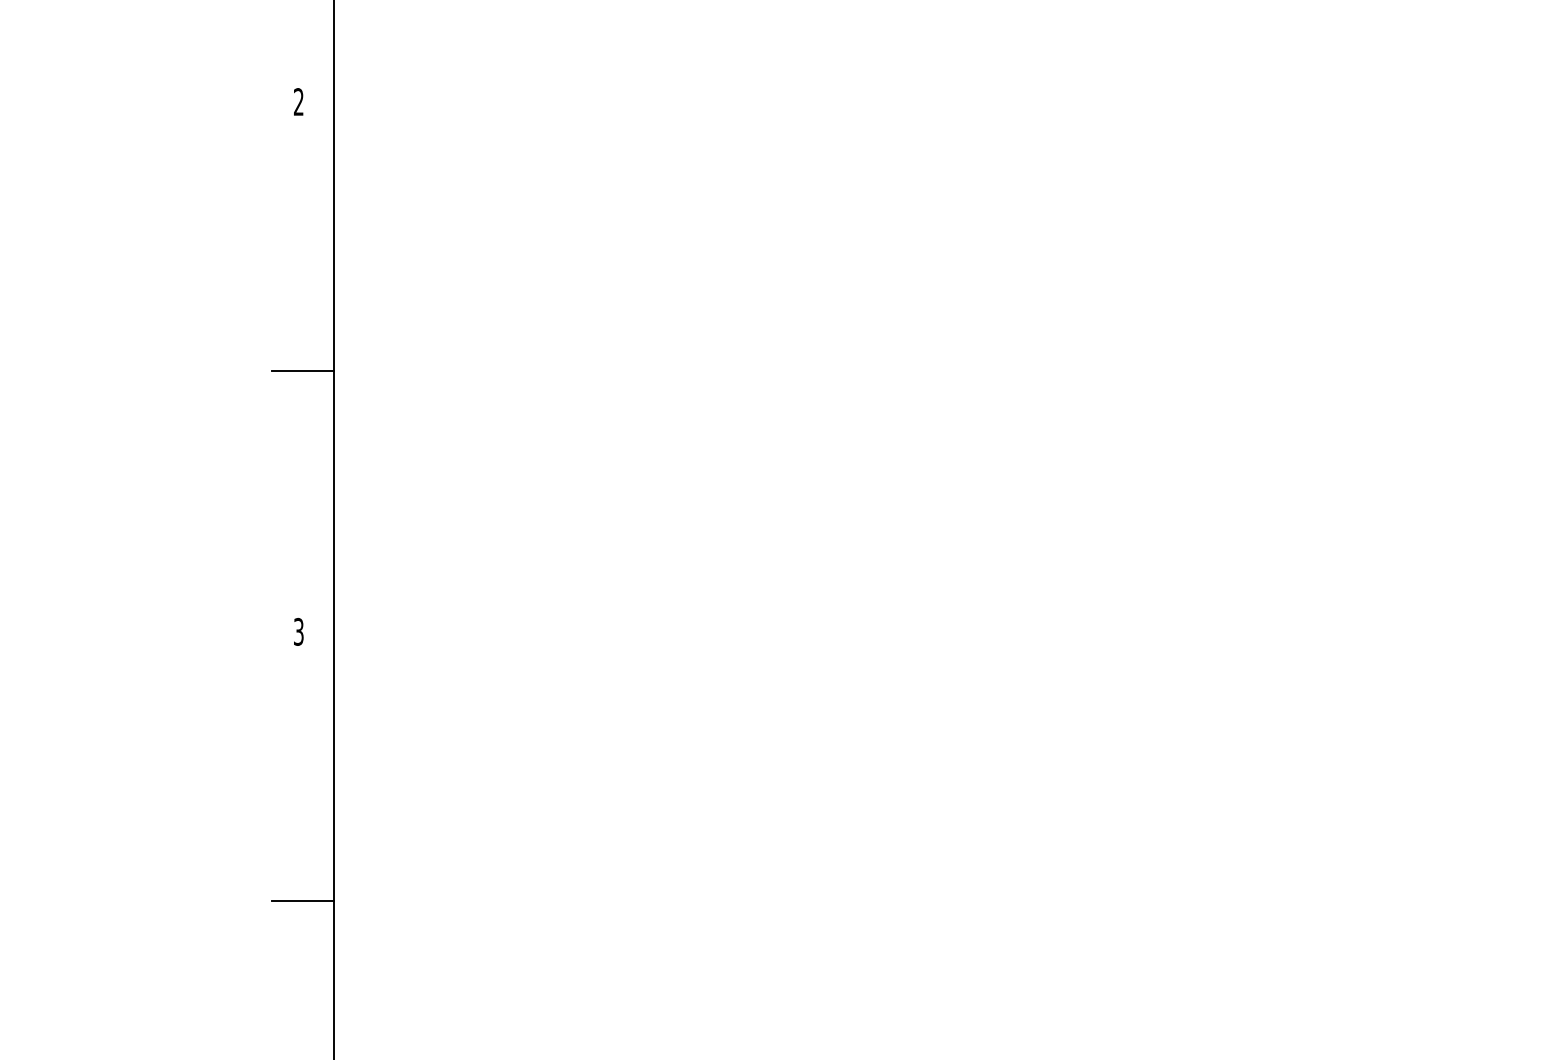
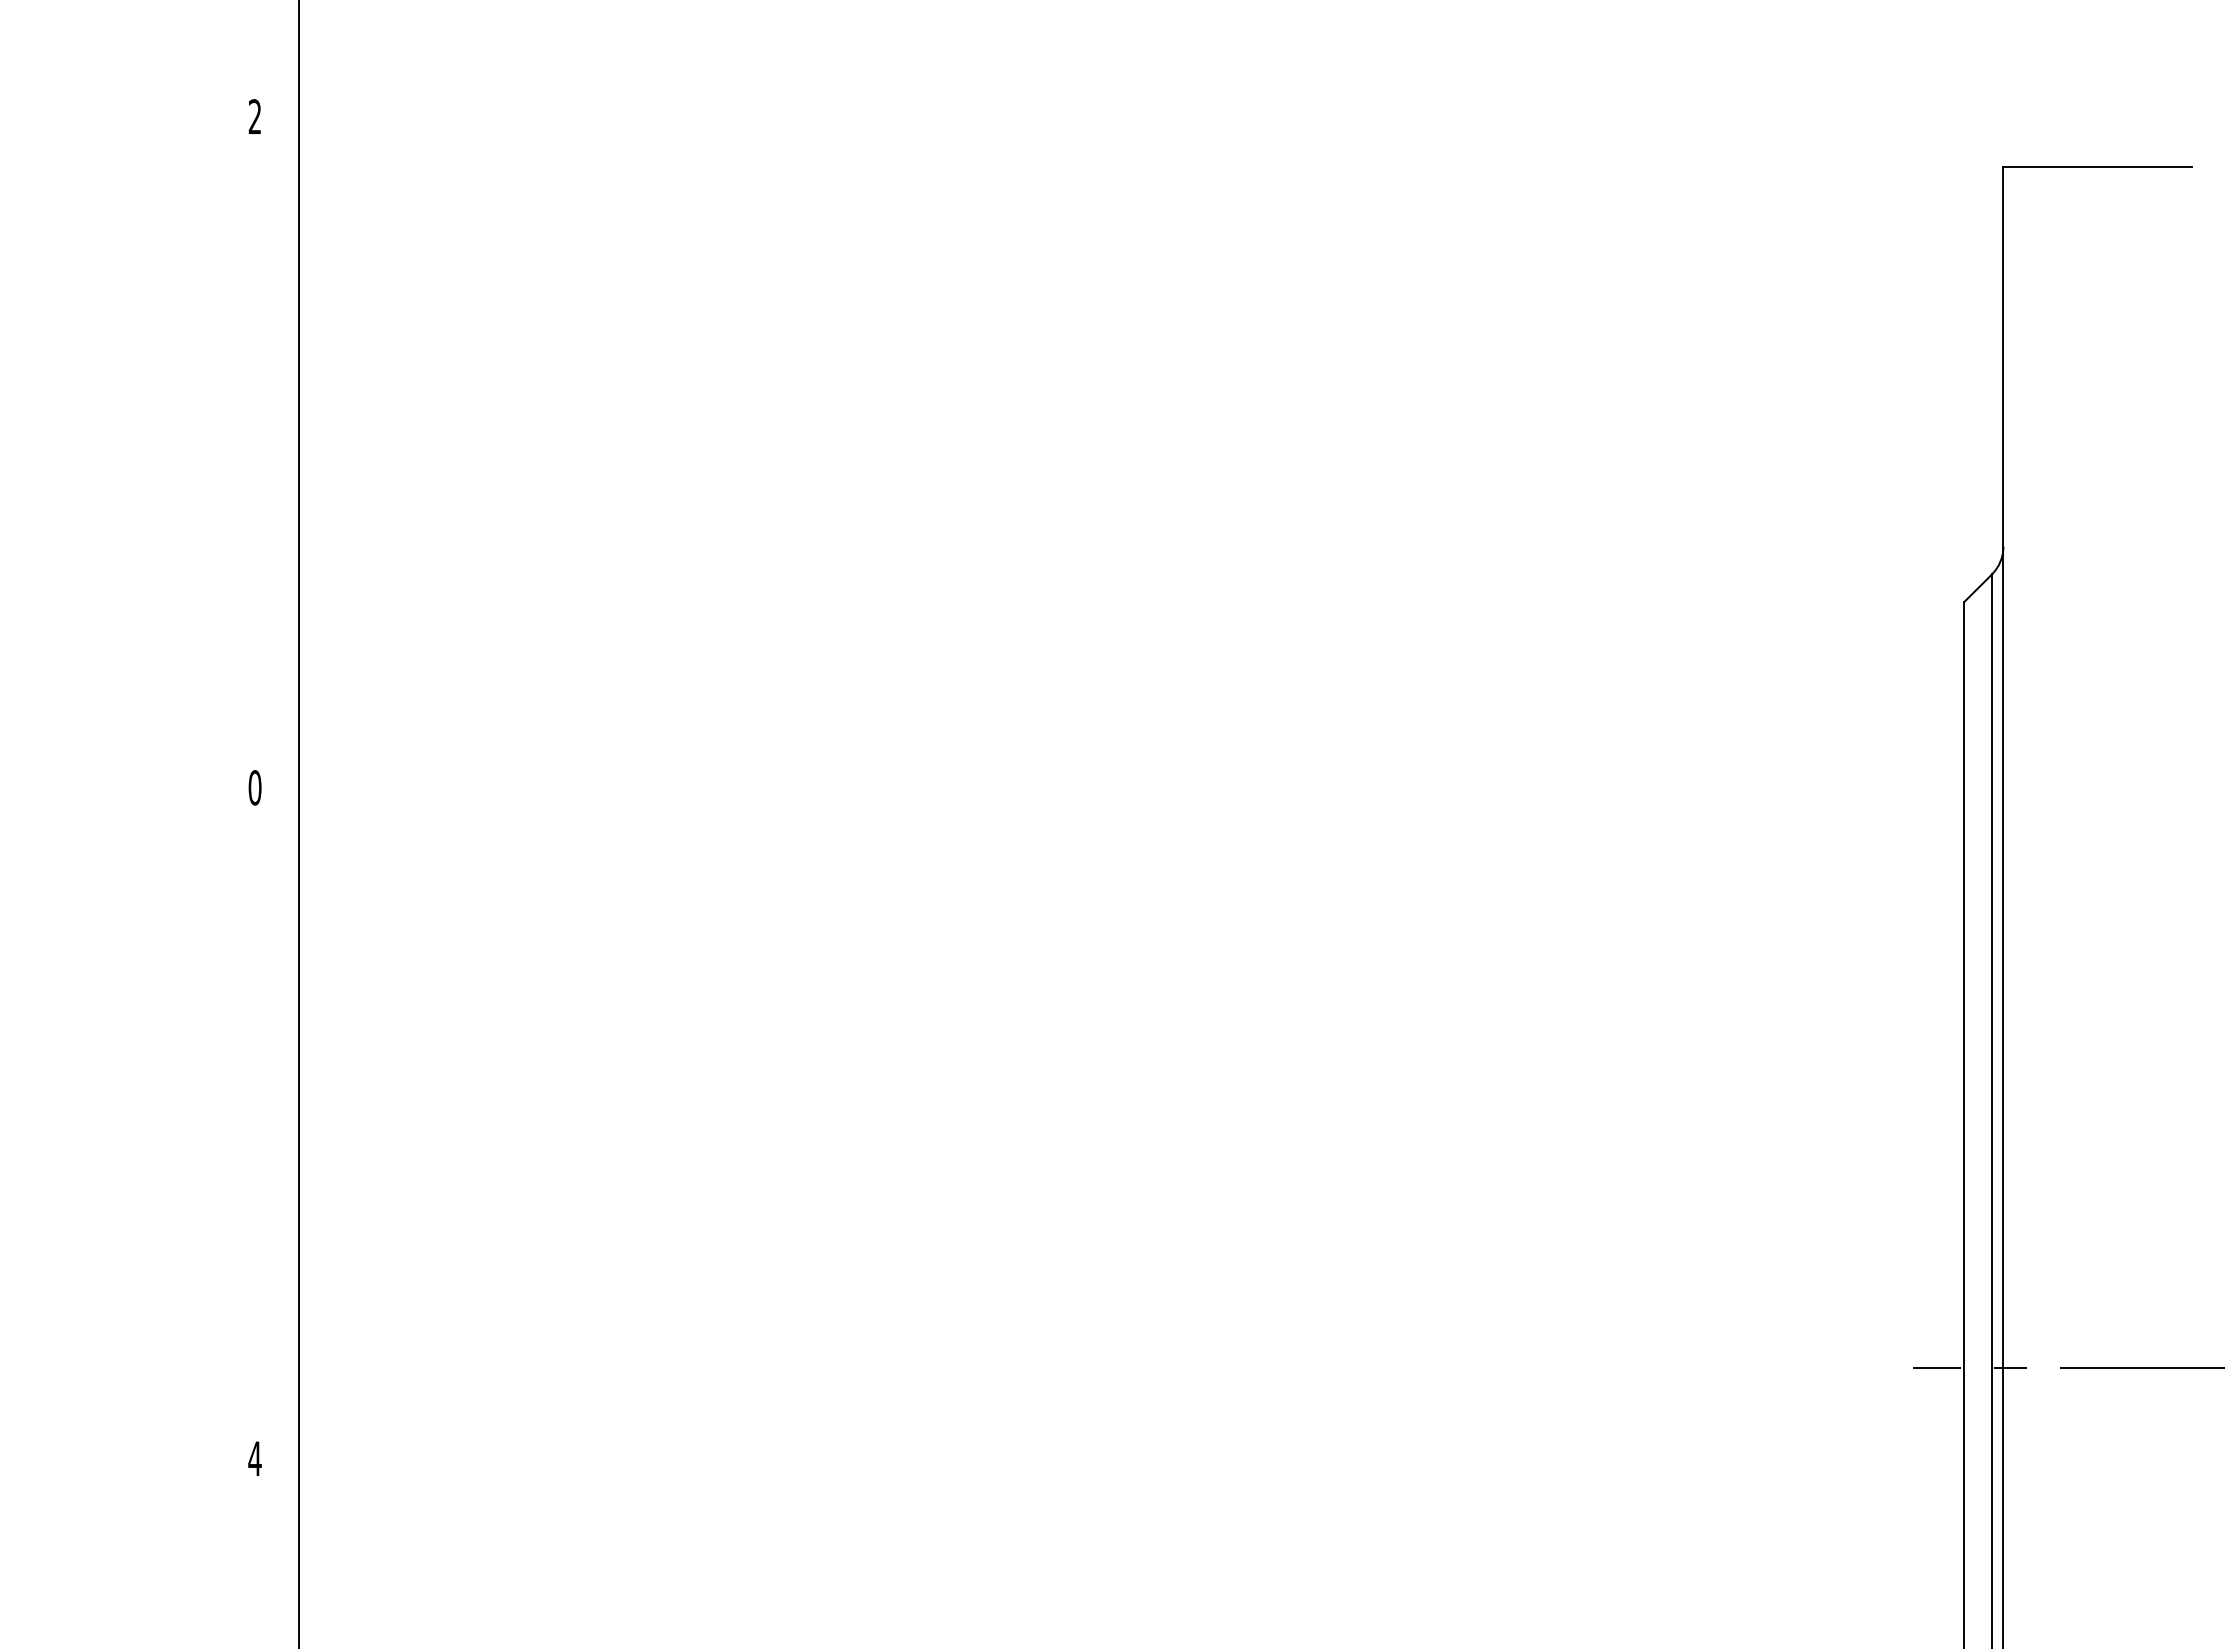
line: (303, 370) -> (260, 456), removed
text: (298, 631) -> (254, 787), 3 -> 0
line: (303, 900) -> (260, 1127), removed

